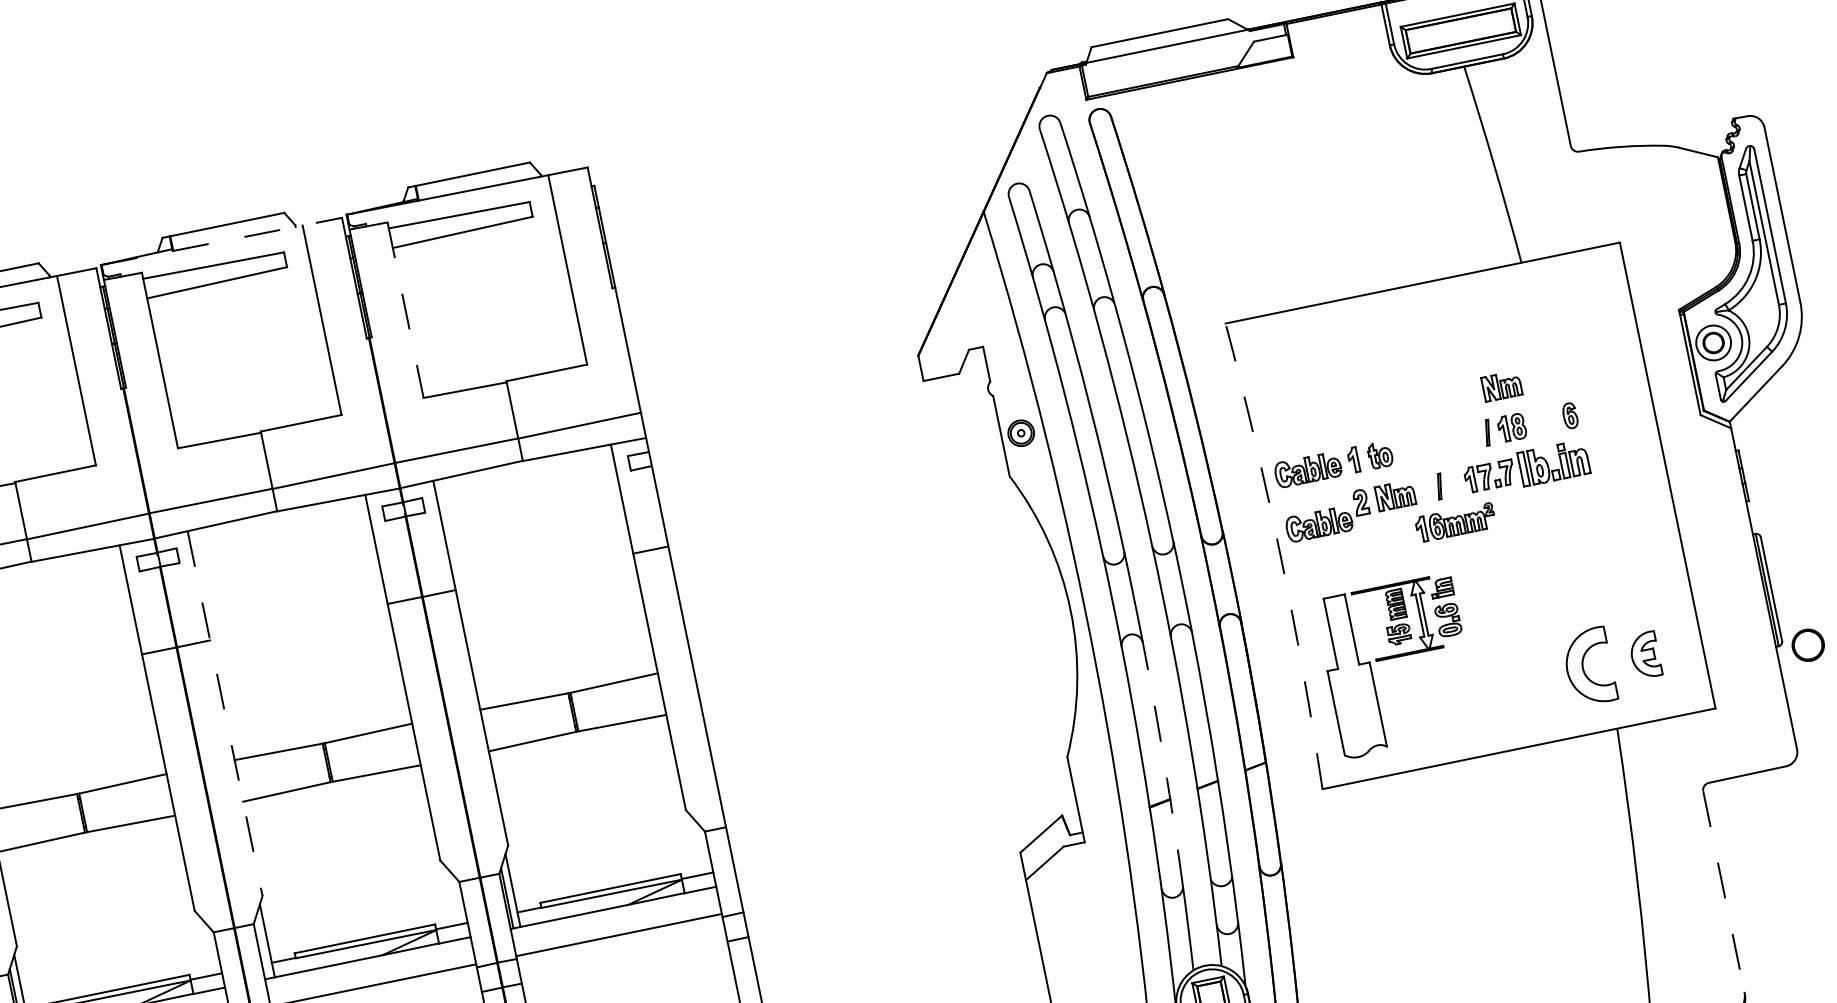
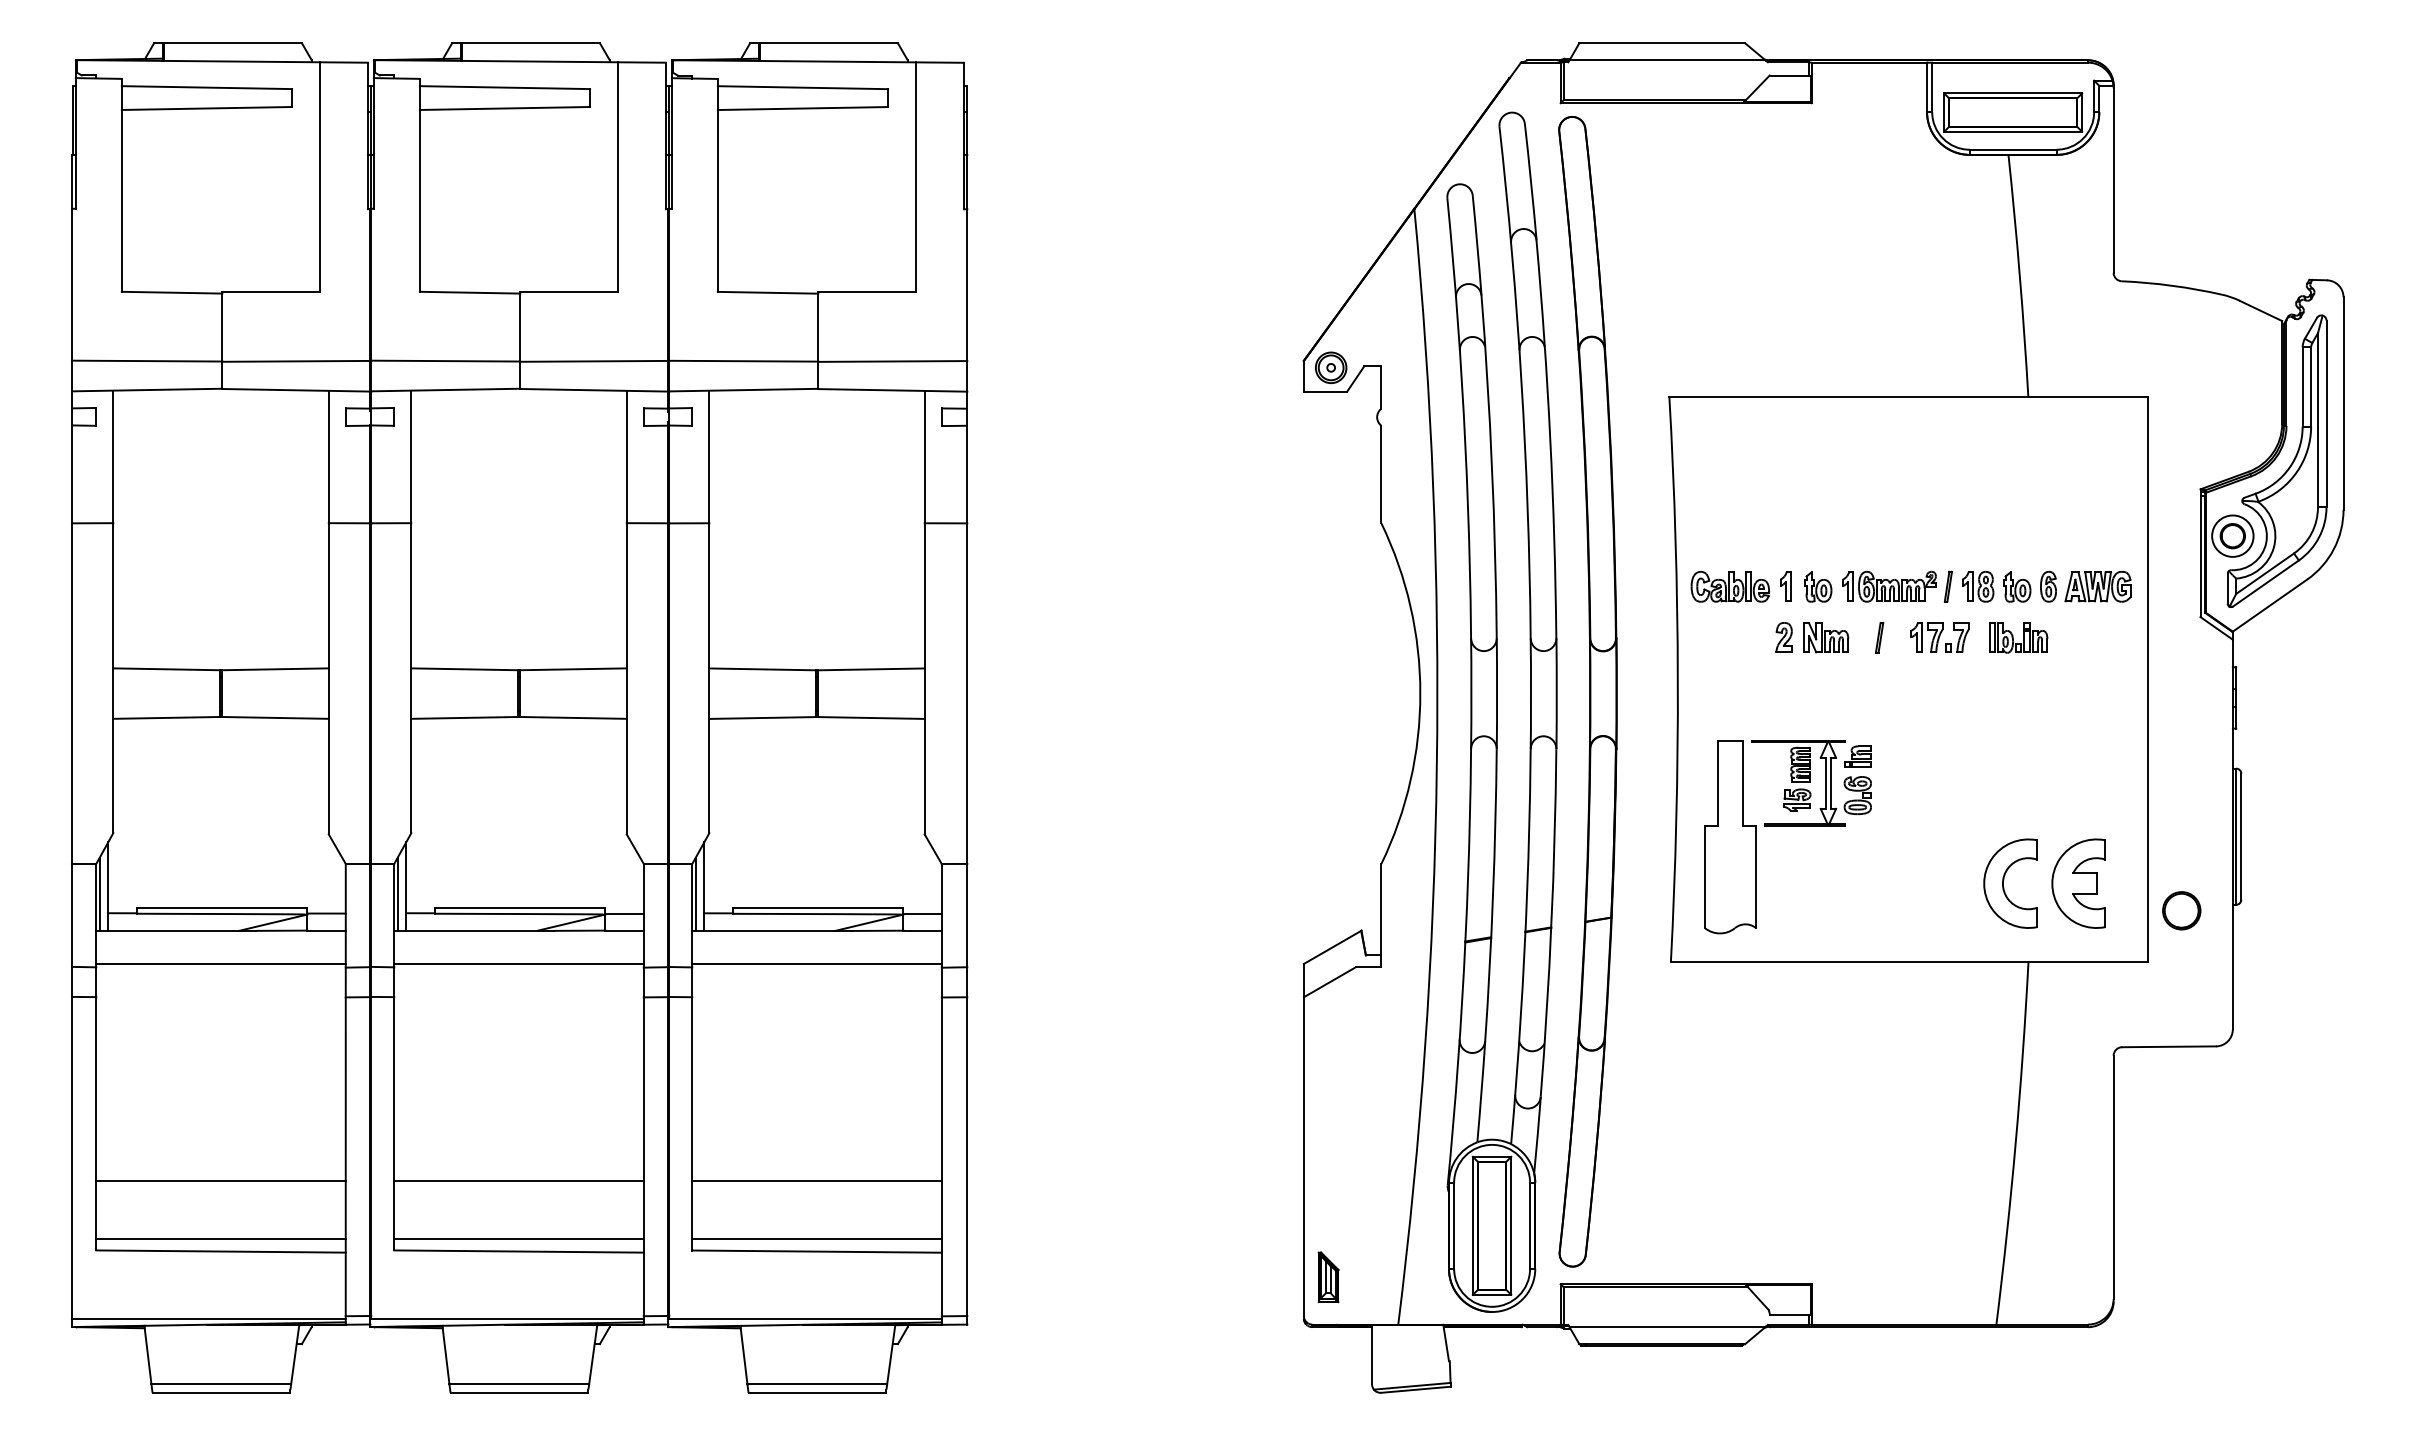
line: (221, 241) -> (520, 61), dashed -> solid
line: (405, 310) -> (717, 185), dashed -> solid
part: (1502, 385) -> (1976, 535), removed
part: (1610, 407) -> (2097, 586), added
part: (1544, 420) -> (2017, 586), added
part: (1021, 432) -> (1331, 367), moved
part: (1554, 462) -> (2018, 637), size x0.71
part: (1455, 522) -> (1889, 586), moved
part: (1318, 524) -> (1729, 652), removed
arc: (1280, 555) -> (1677, 679), dashed -> solid
part: (1807, 645) -> (2181, 910), moved
part: (1645, 655) -> (2078, 883), size x1.67
line: (225, 714) -> (411, 612), dashed -> solid
arc: (1165, 764) -> (1493, 895), dashed -> solid
line: (1723, 891) -> (2113, 1177), dashed -> solid
line: (261, 947) -> (397, 893), added

